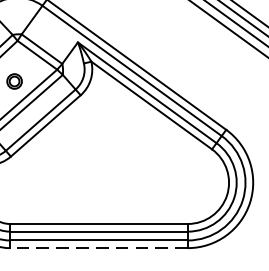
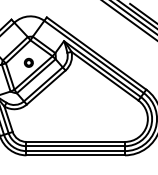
line: (98, 248) -> (75, 155), dashed -> solid

